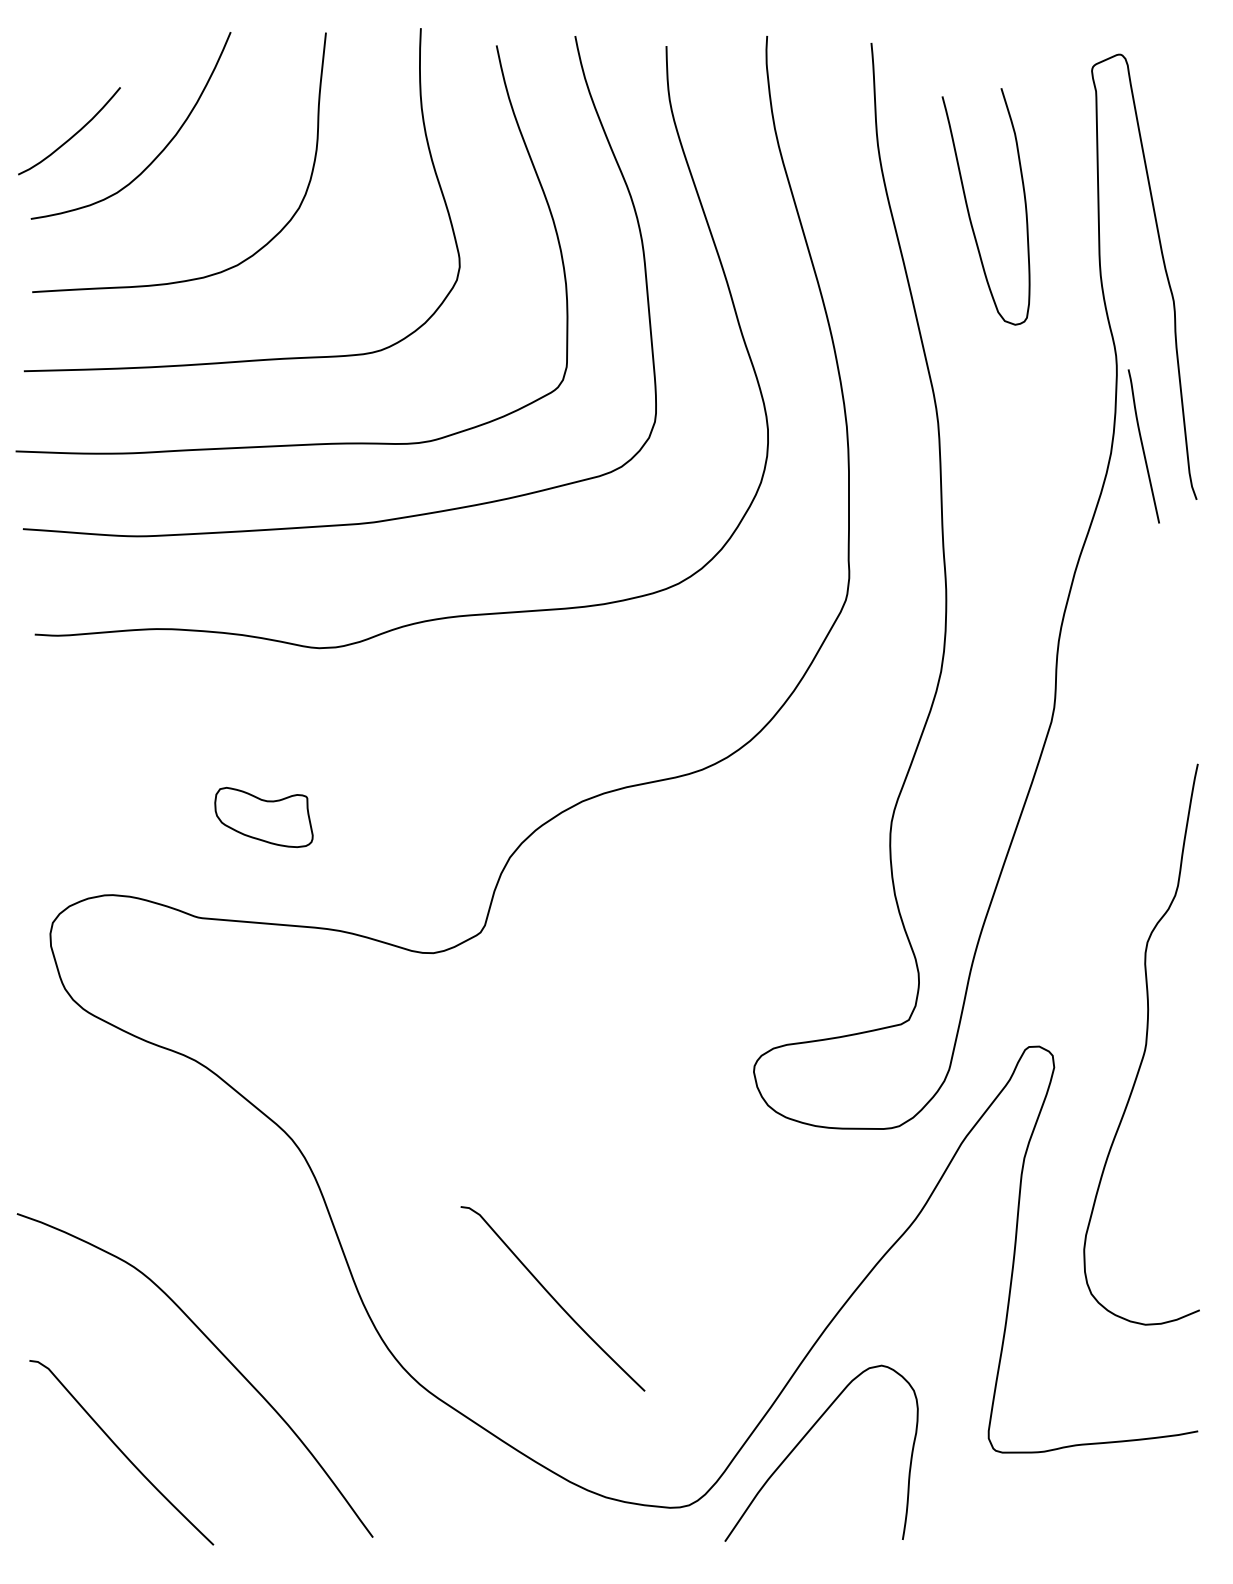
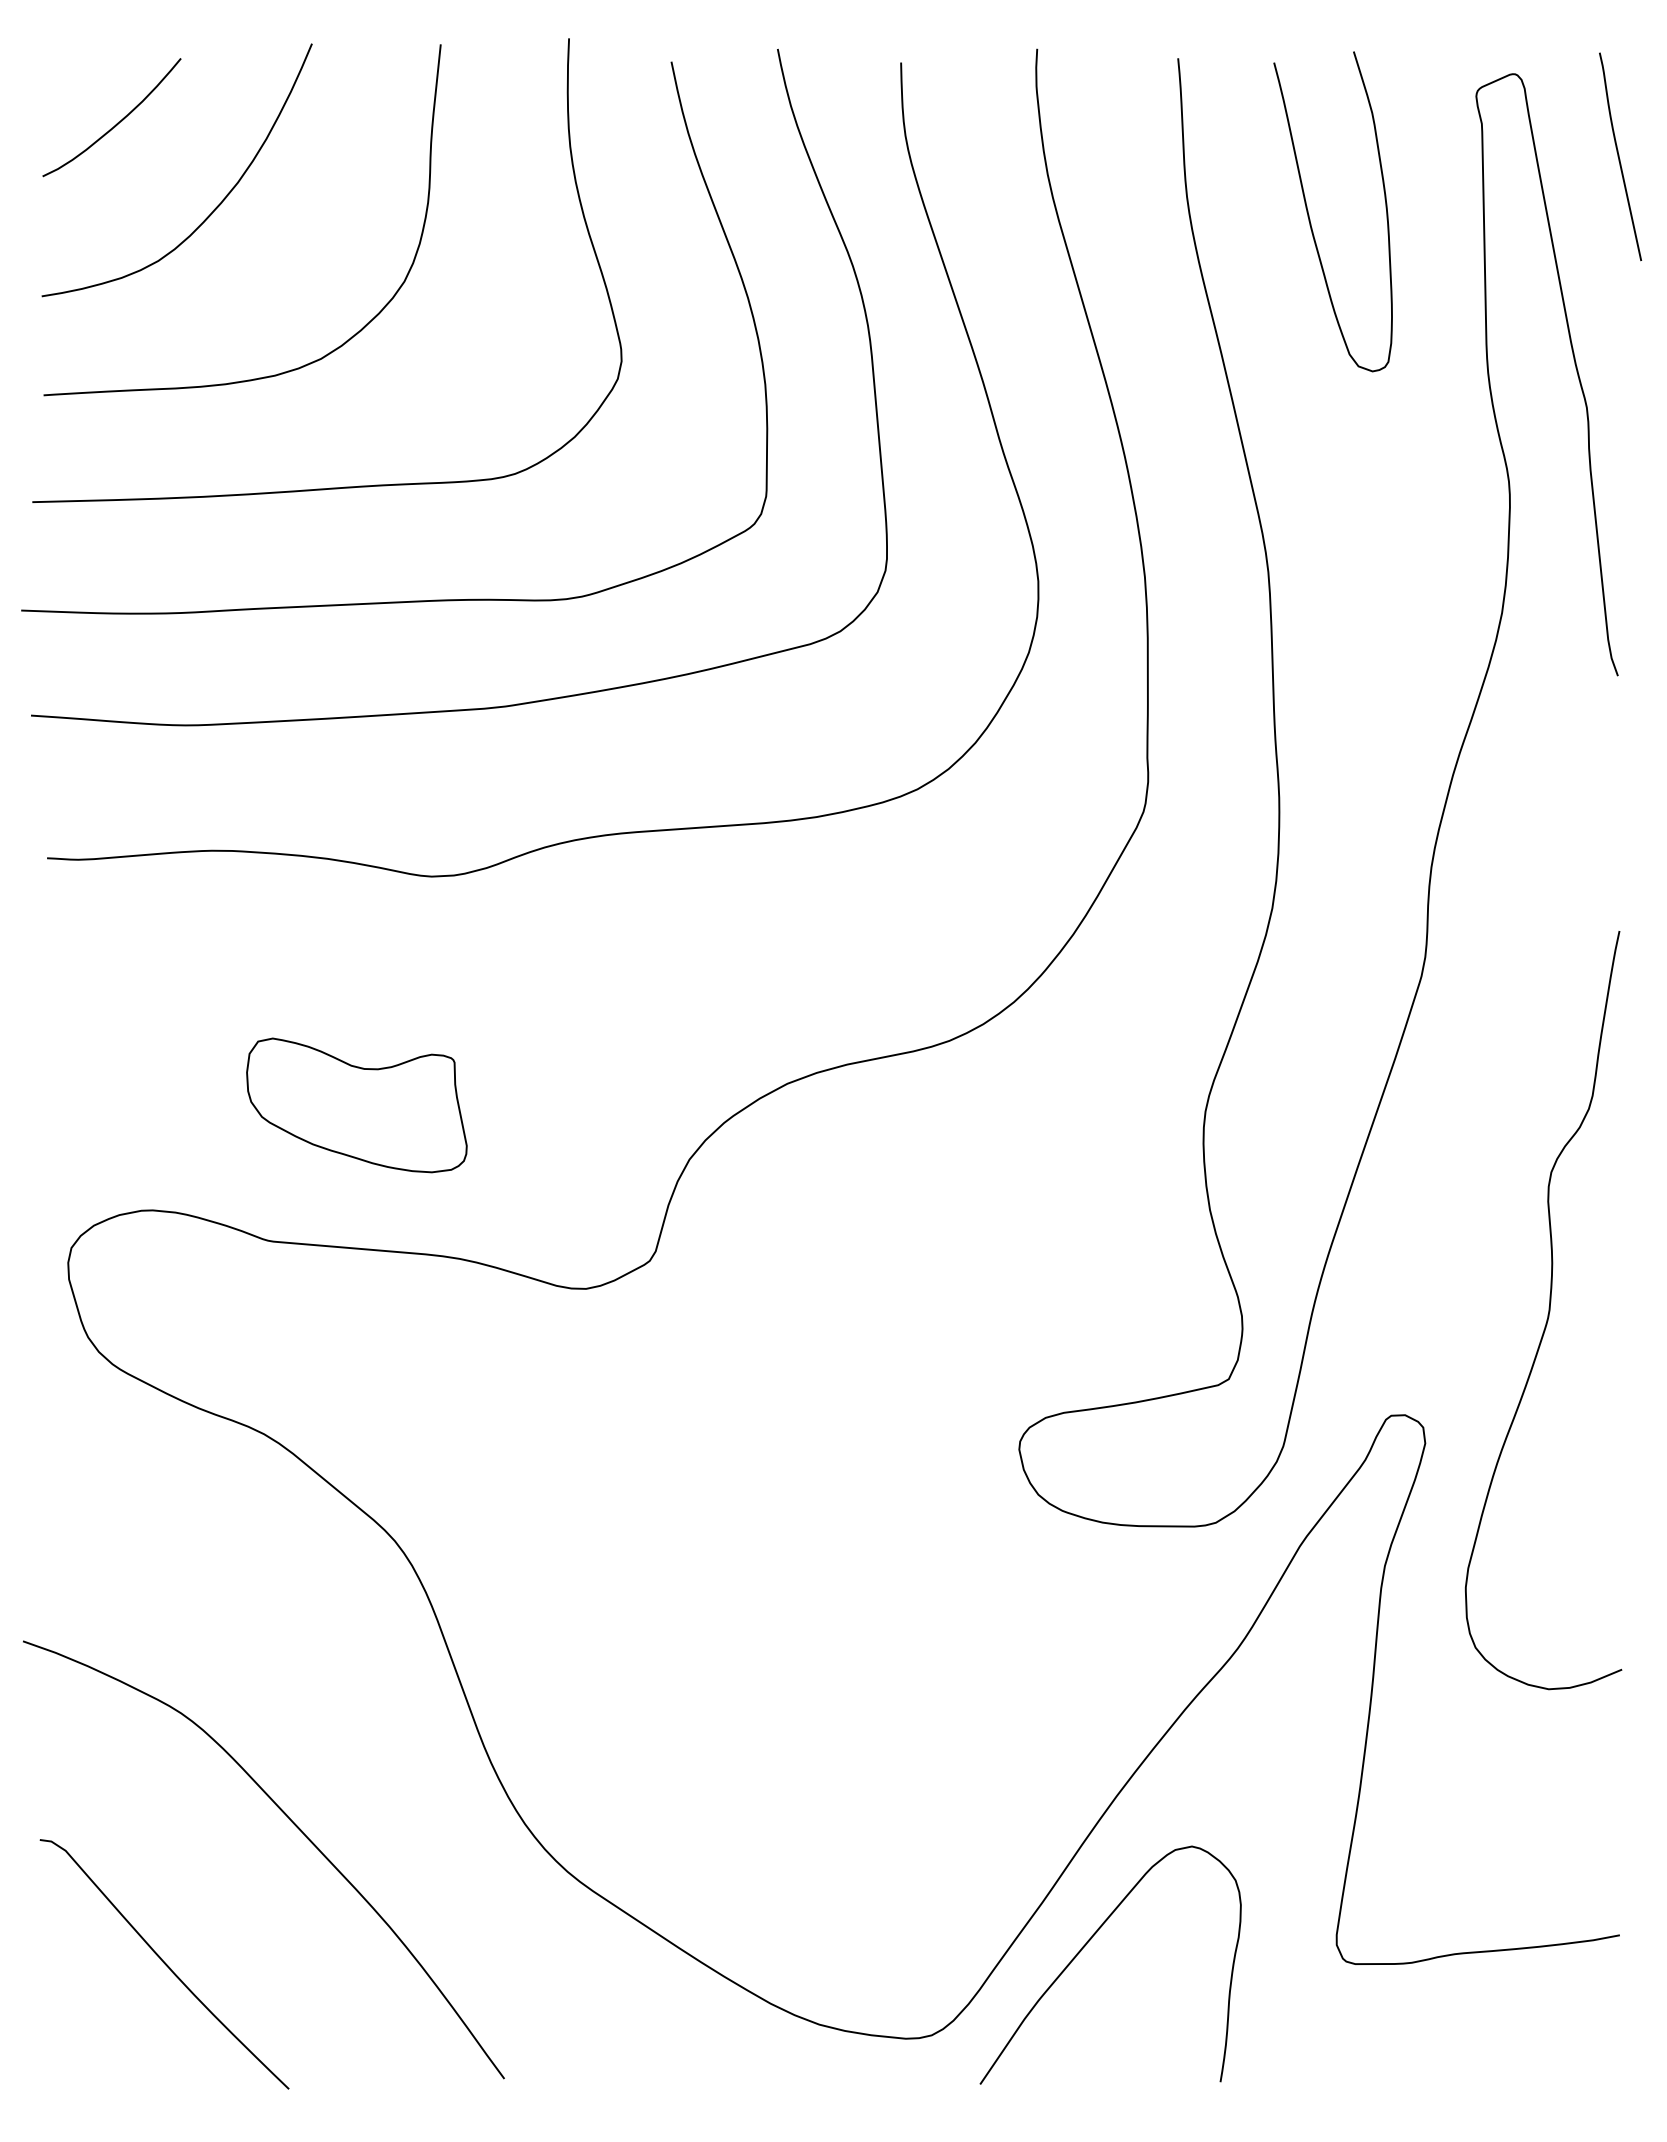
curve: (73, 134) -> (117, 122), moved
curve: (968, 208) -> (1309, 214), moved
curve: (1143, 446) -> (1619, 156), moved
part: (263, 817) -> (356, 1105), size x1.67
curve: (1145, 1044) -> (1548, 1310), moved
curve: (552, 1299) -> (747, 1756), removed

